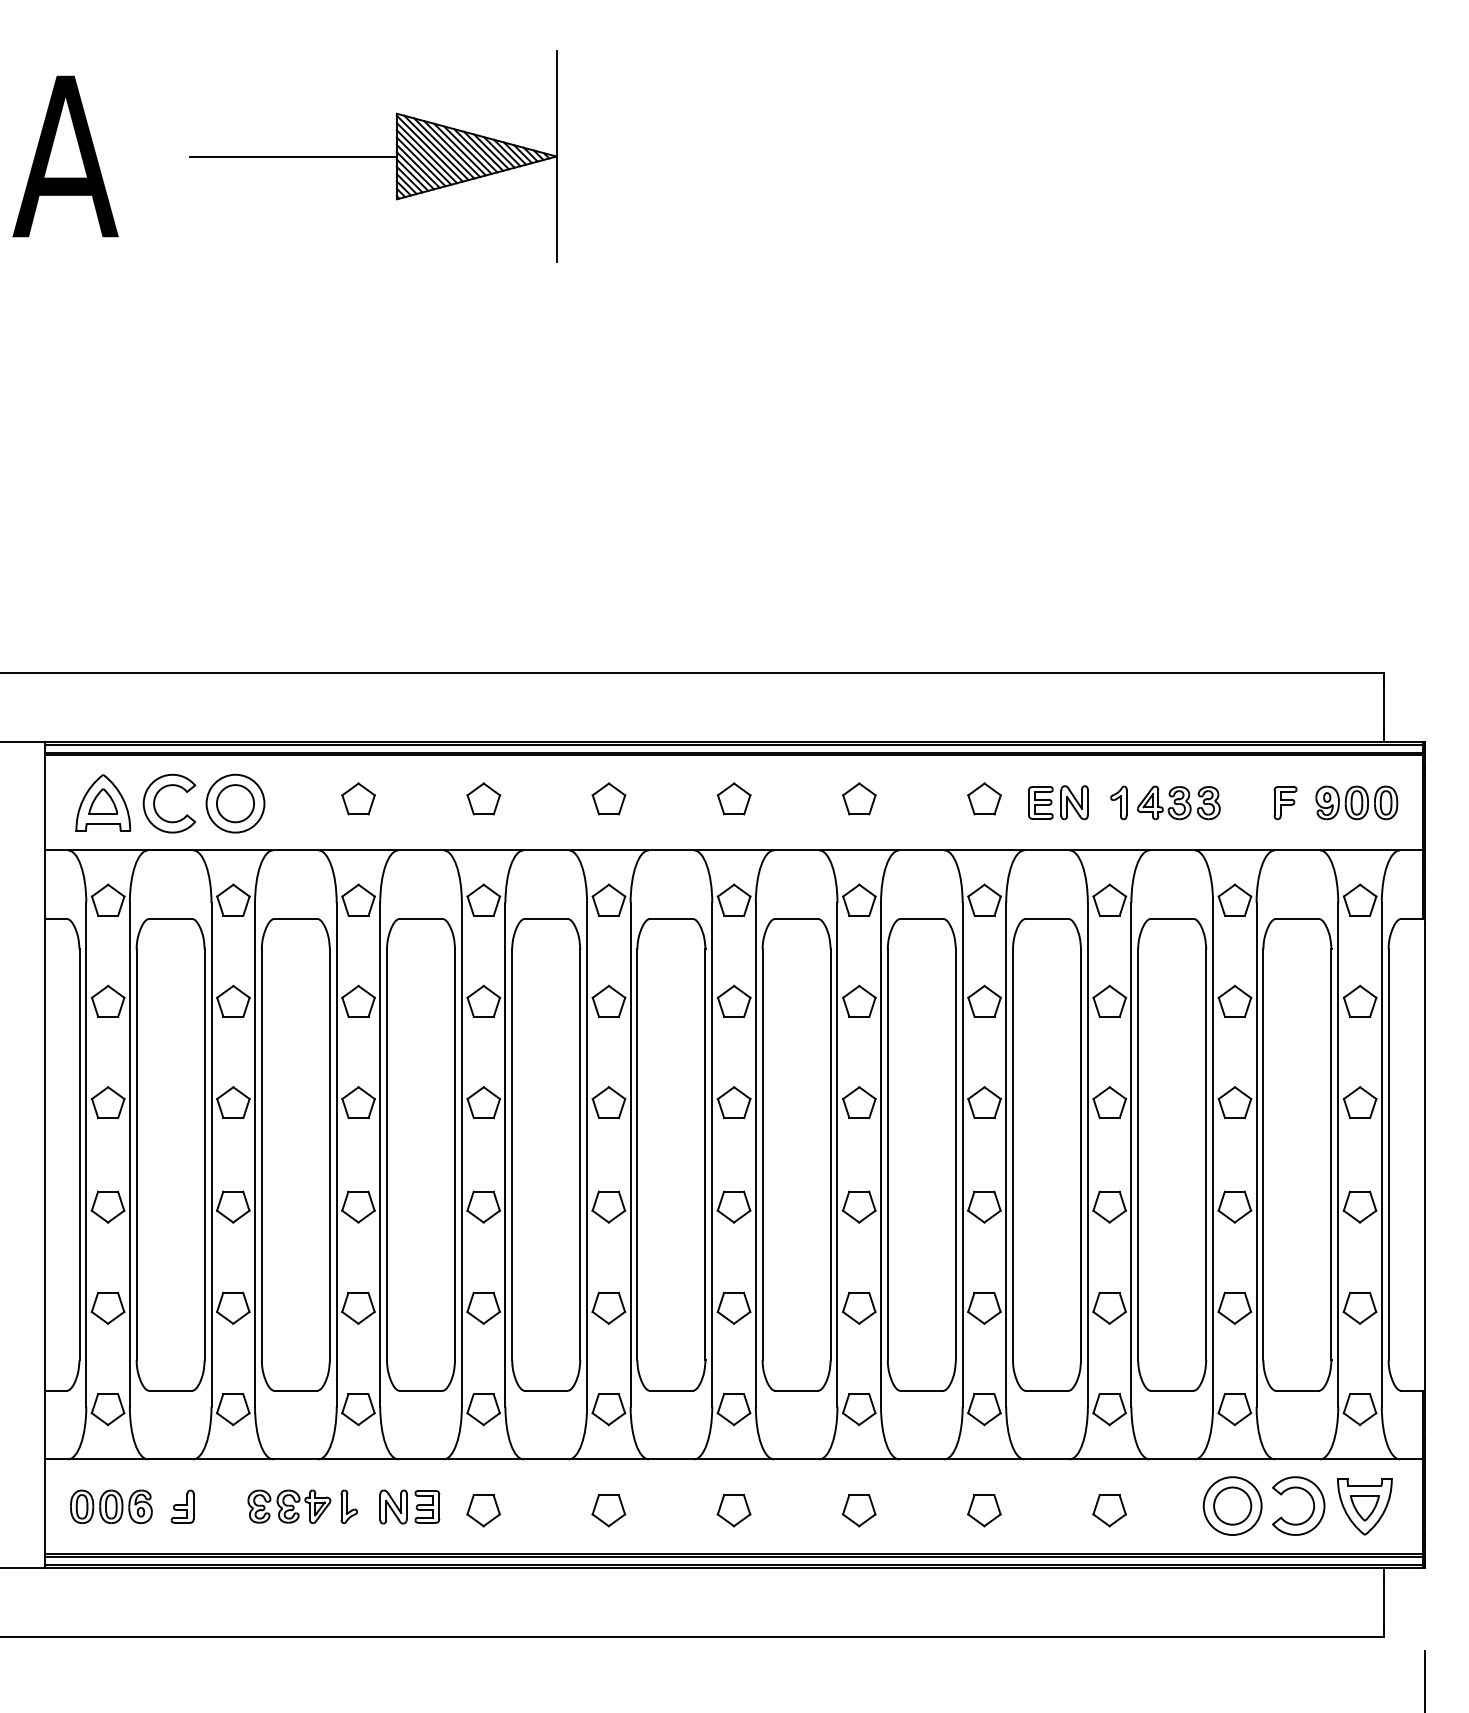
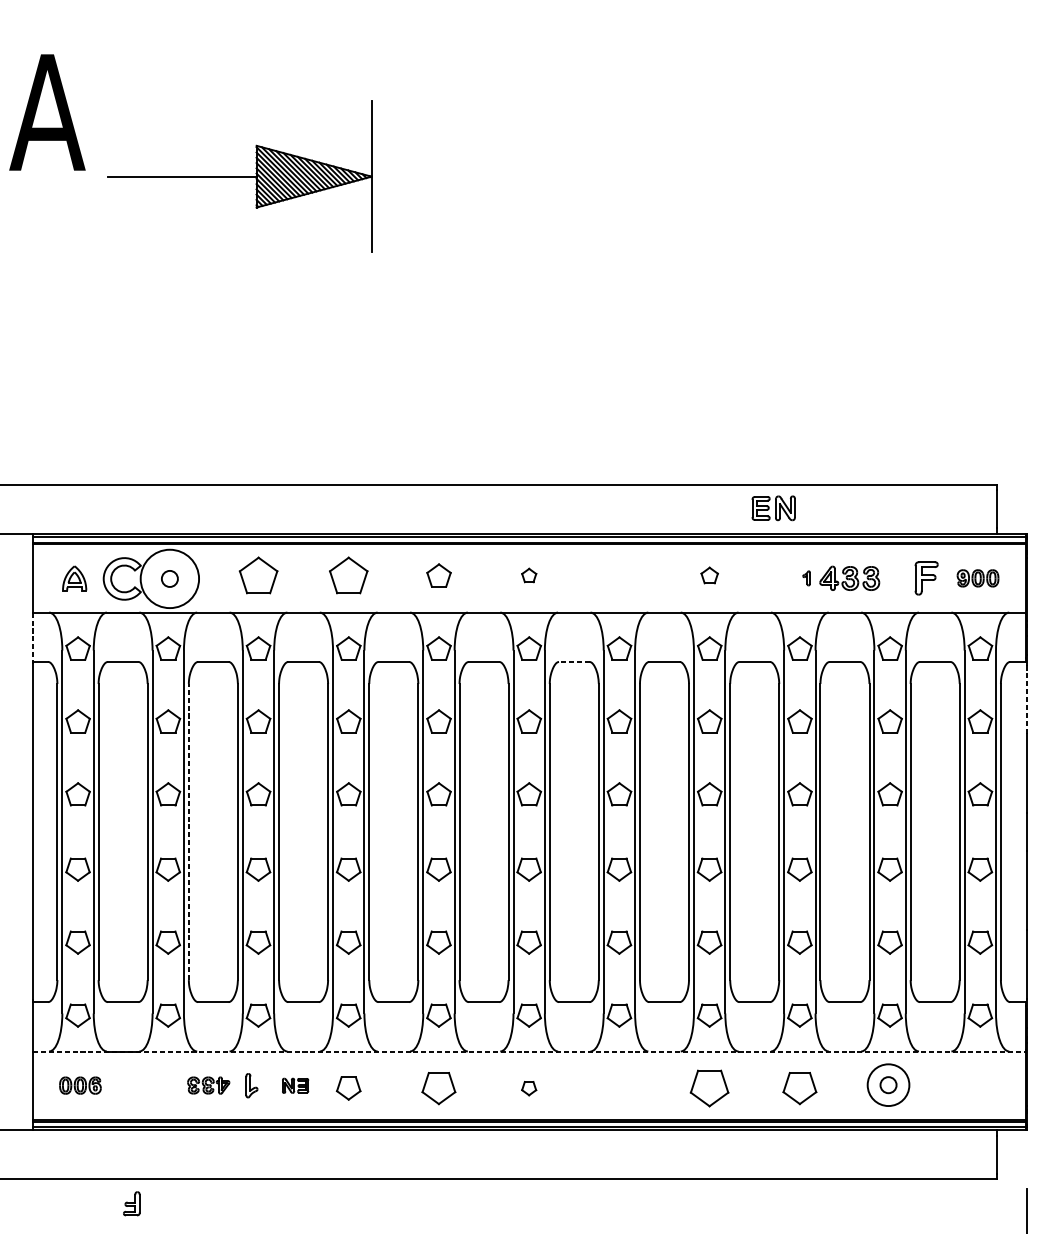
part: (373, 156) -> (239, 176), moved
part: (358, 798) -> (258, 575), size x1.6
part: (483, 798) -> (348, 575), size x1.6
part: (733, 798) -> (528, 575), size x0.6
part: (859, 798) -> (619, 575), removed
part: (984, 798) -> (709, 575), size x0.7
part: (103, 802) -> (74, 578), size x0.6
part: (1058, 802) -> (773, 508), moved
part: (1118, 802) -> (806, 578), size x0.6
part: (1356, 802) -> (977, 578), size x0.7
circle: (235, 803) -> (169, 578), size x0.6
circle: (235, 803) -> (169, 578), size x1.4
part: (1285, 803) -> (926, 578), size x1.4
line: (45, 886) -> (32, 638), solid -> dashed
line: (796, 918) -> (574, 661), solid -> dashed
line: (1425, 971) -> (1027, 699), solid -> dashed
line: (261, 1154) -> (188, 831), solid -> dashed
line: (734, 1459) -> (529, 1051), solid -> dashed
part: (1312, 1502) -> (946, 1082), removed
circle: (1232, 1505) -> (888, 1084), size x0.6
part: (111, 1506) -> (80, 1085), size x0.7
part: (182, 1506) -> (131, 1203), moved
part: (289, 1506) -> (208, 1085), size x0.7
part: (409, 1506) -> (295, 1085), size x0.6
part: (1364, 1506) -> (983, 1085), removed
part: (608, 1510) -> (438, 1088), size x1.4
part: (733, 1510) -> (528, 1088), size x0.6
part: (859, 1510) -> (619, 1088), removed
part: (984, 1510) -> (709, 1088), size x1.6
part: (1109, 1510) -> (799, 1088), size x1.4

